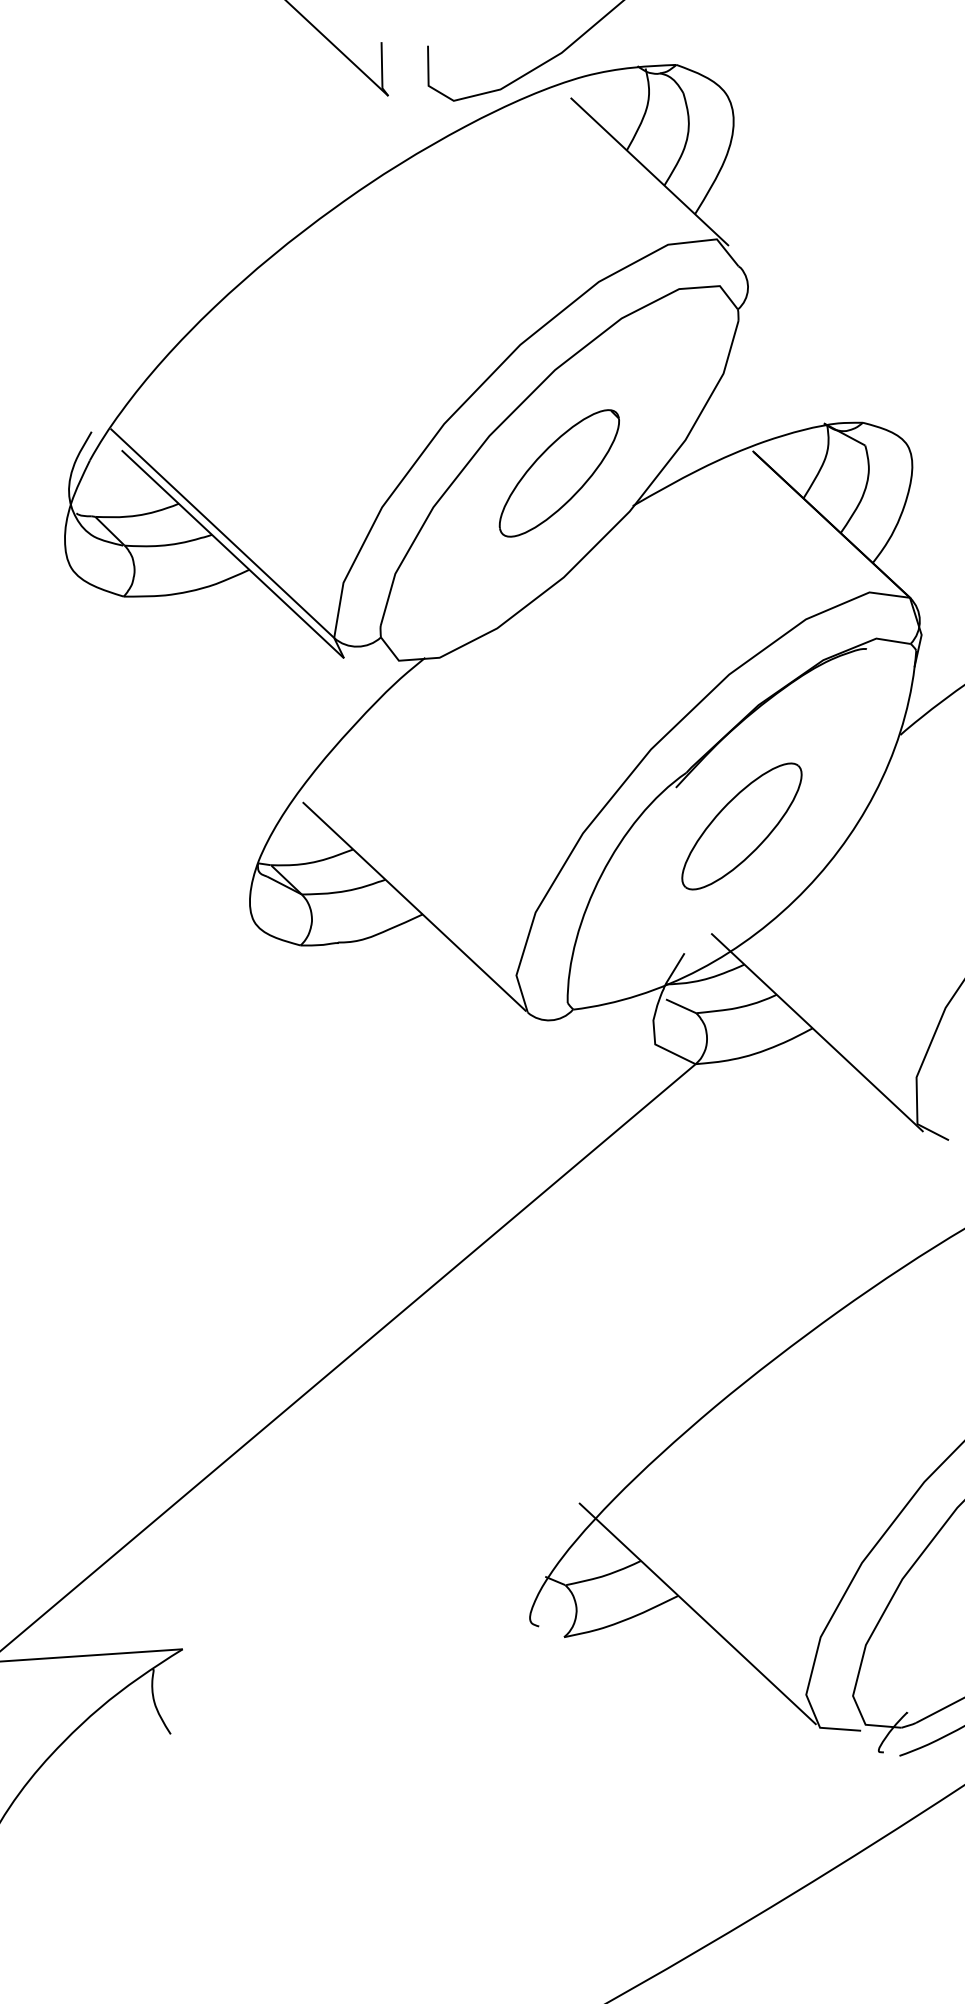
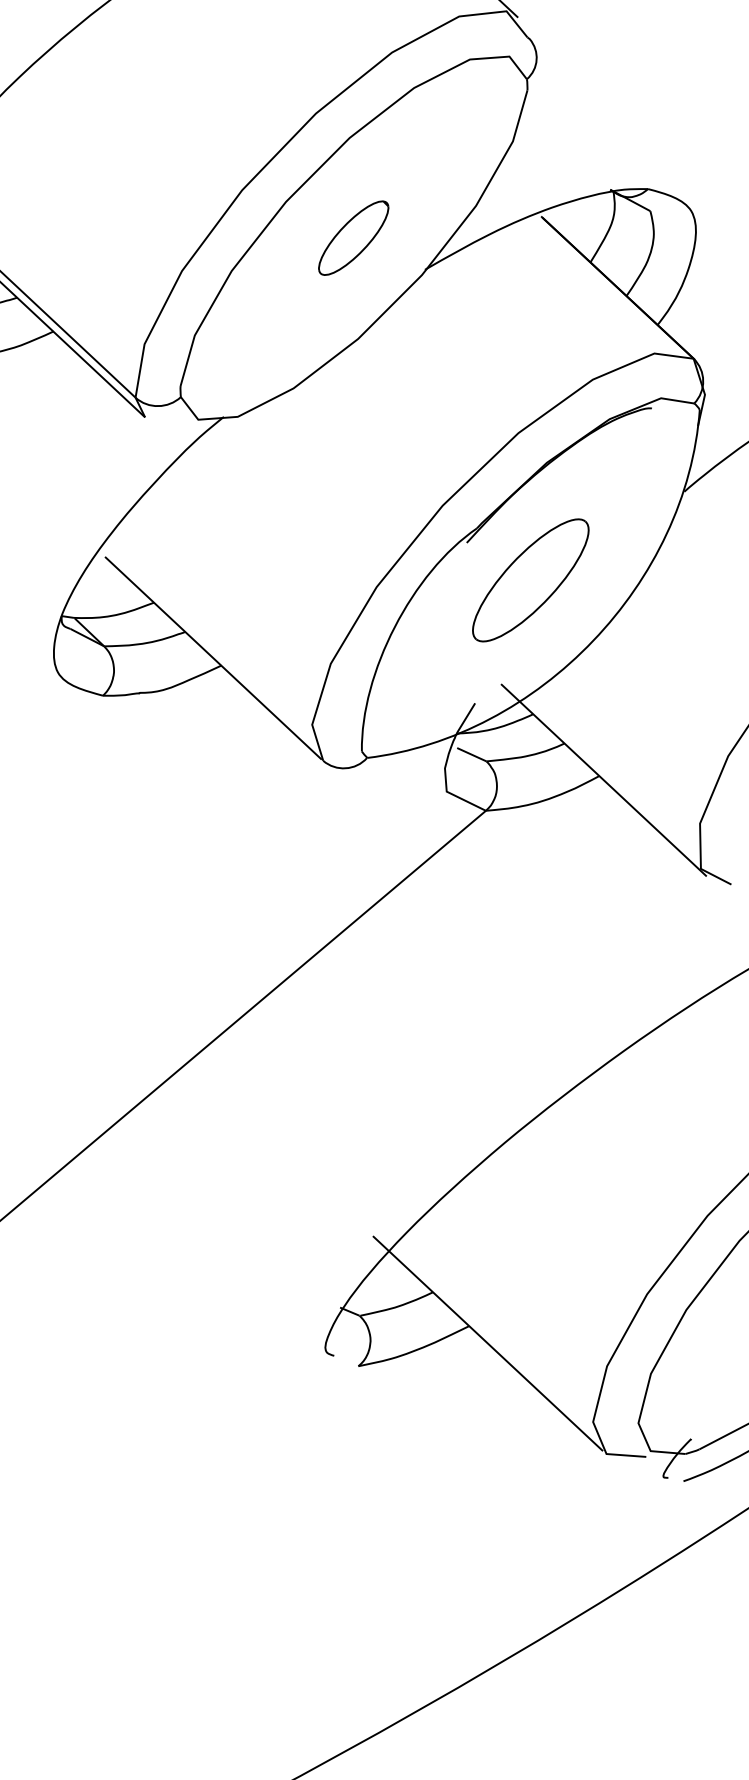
part: (558, 473) -> (352, 238), size x0.6

